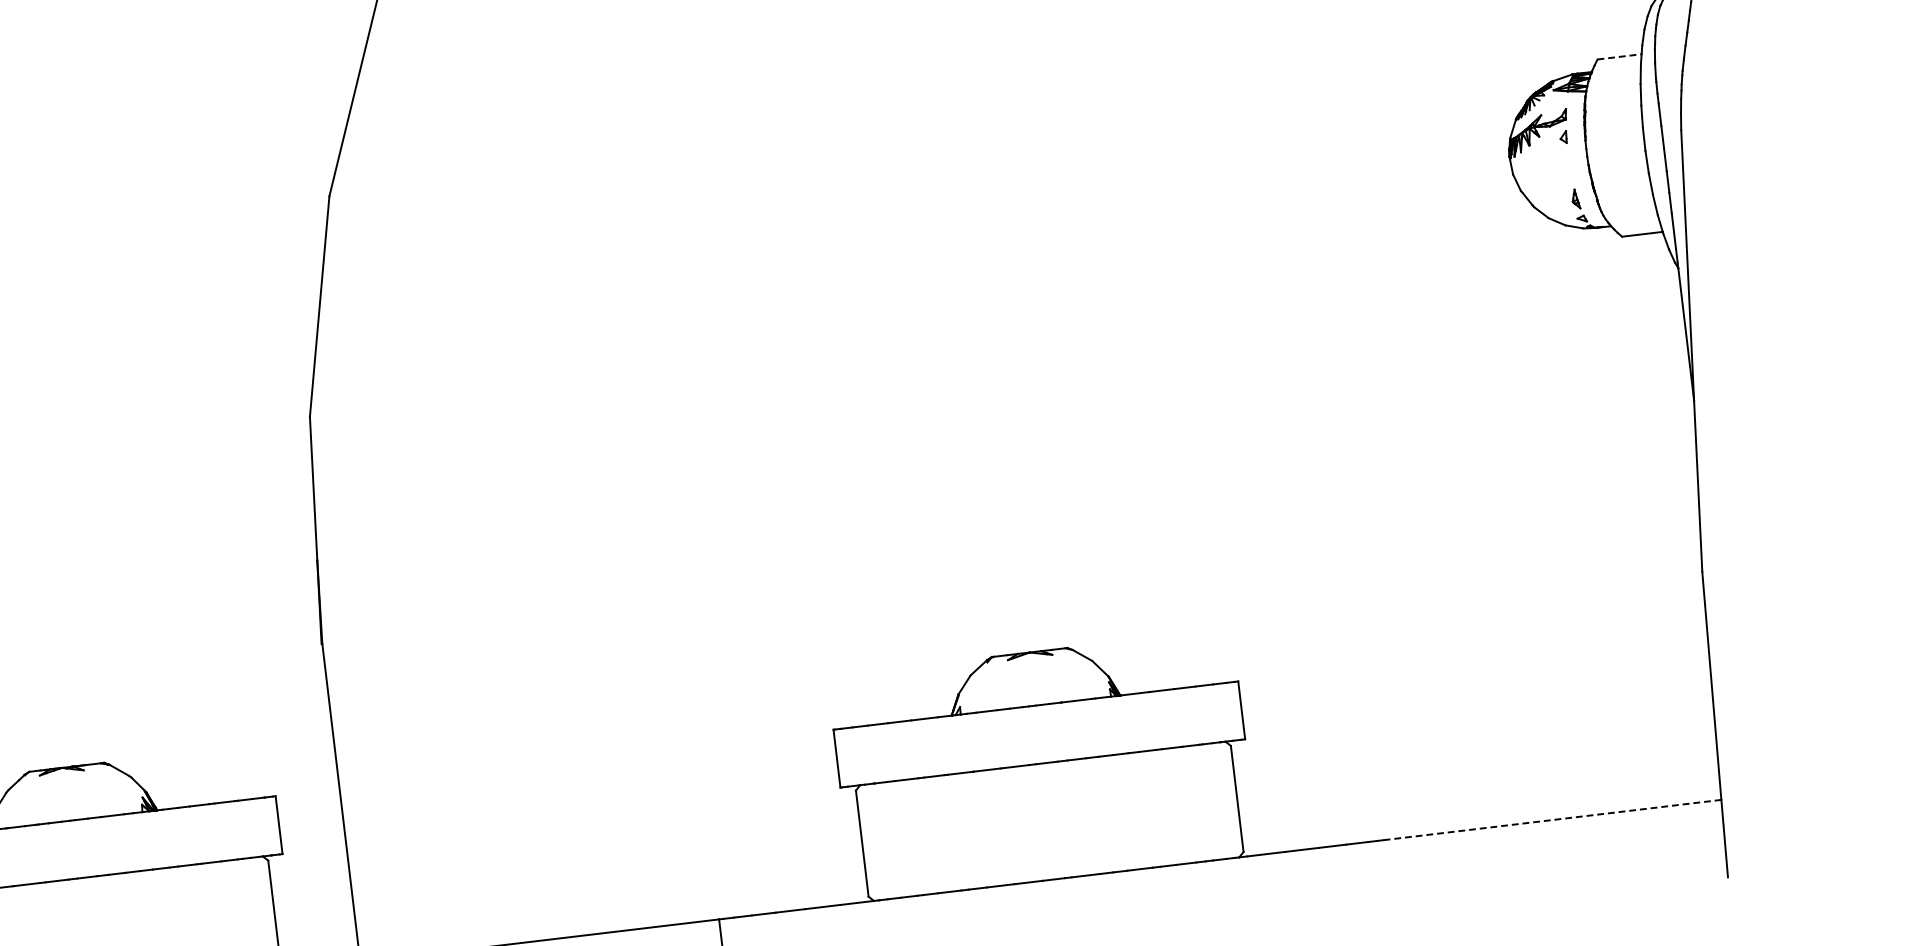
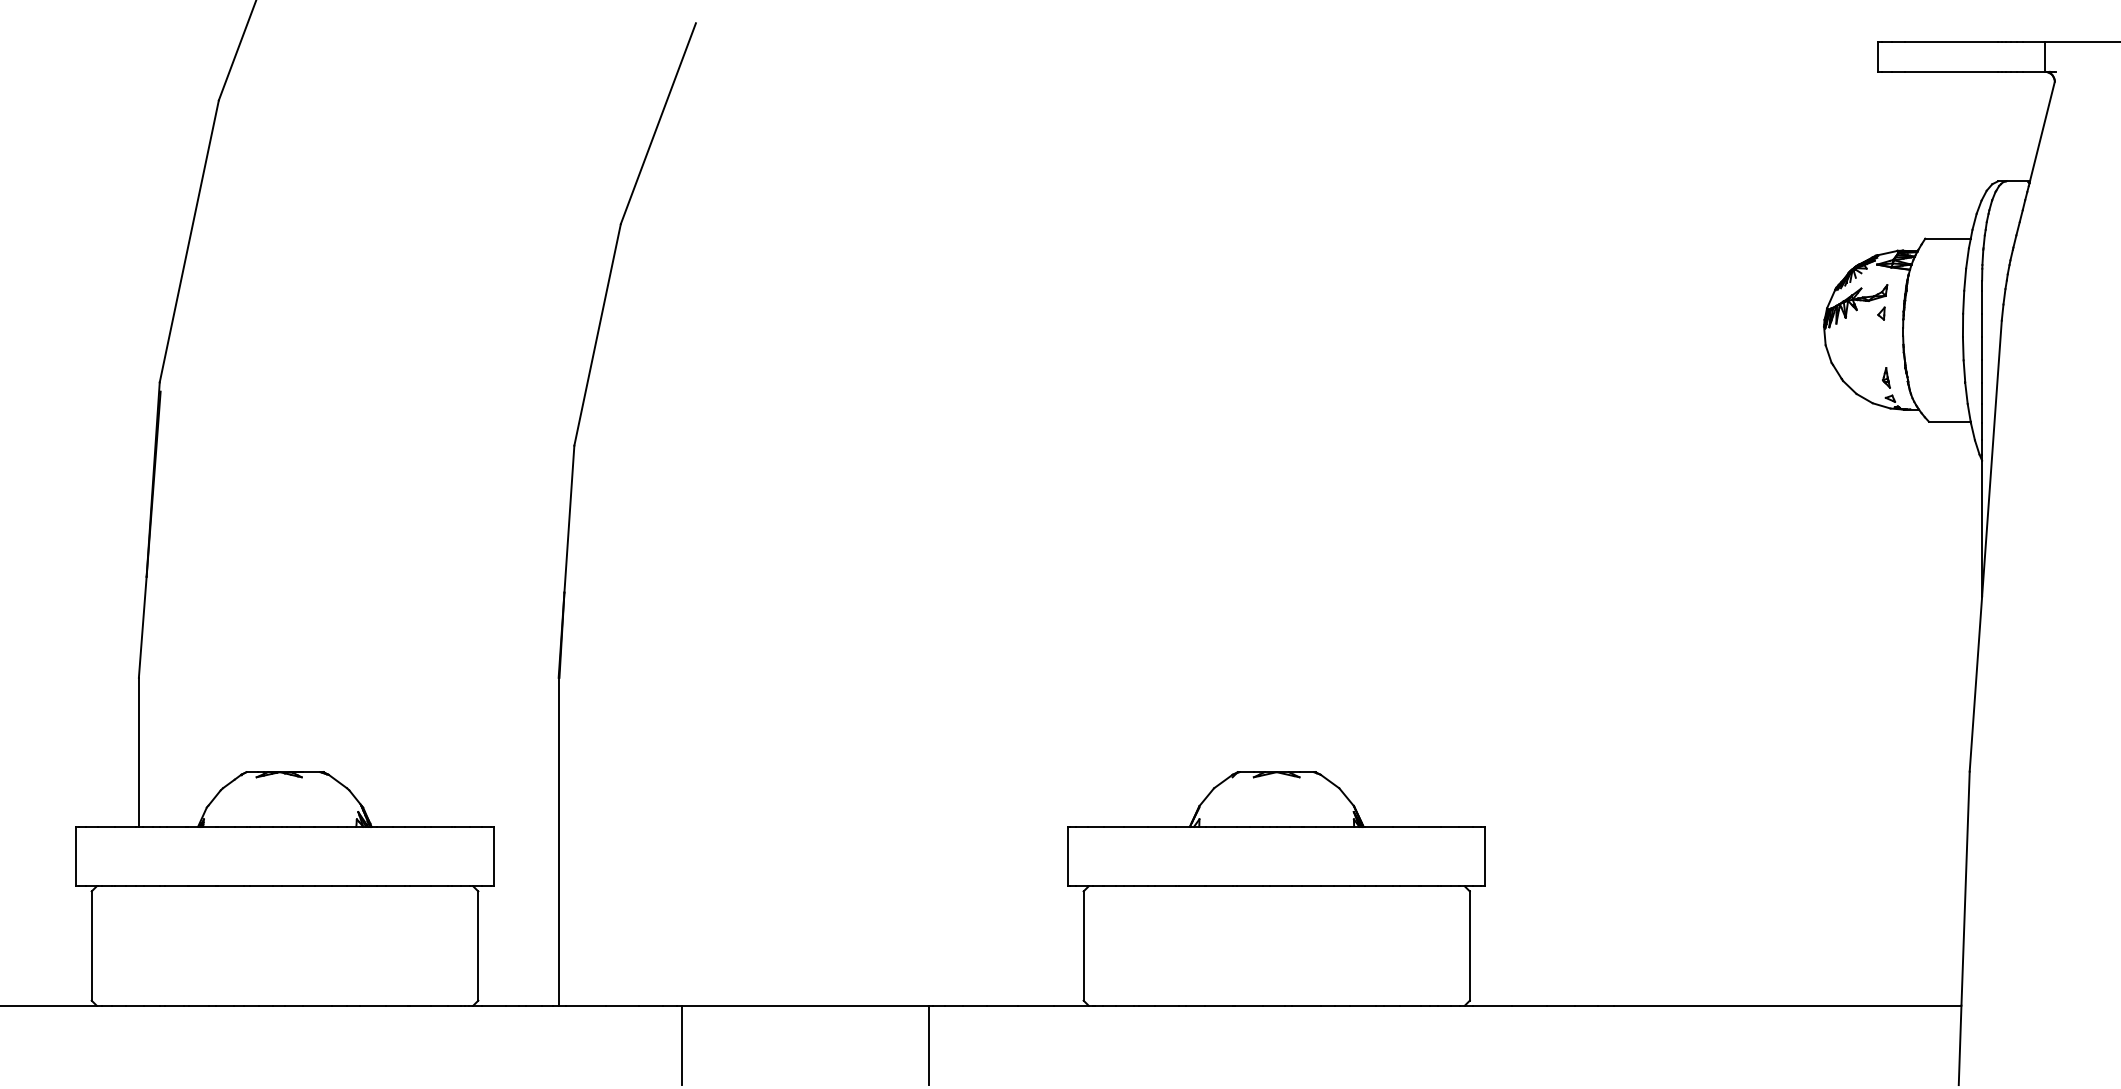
line: (1619, 56) -> (1948, 238), dashed -> solid
line: (1552, 819) -> (1787, 1005), dashed -> solid

